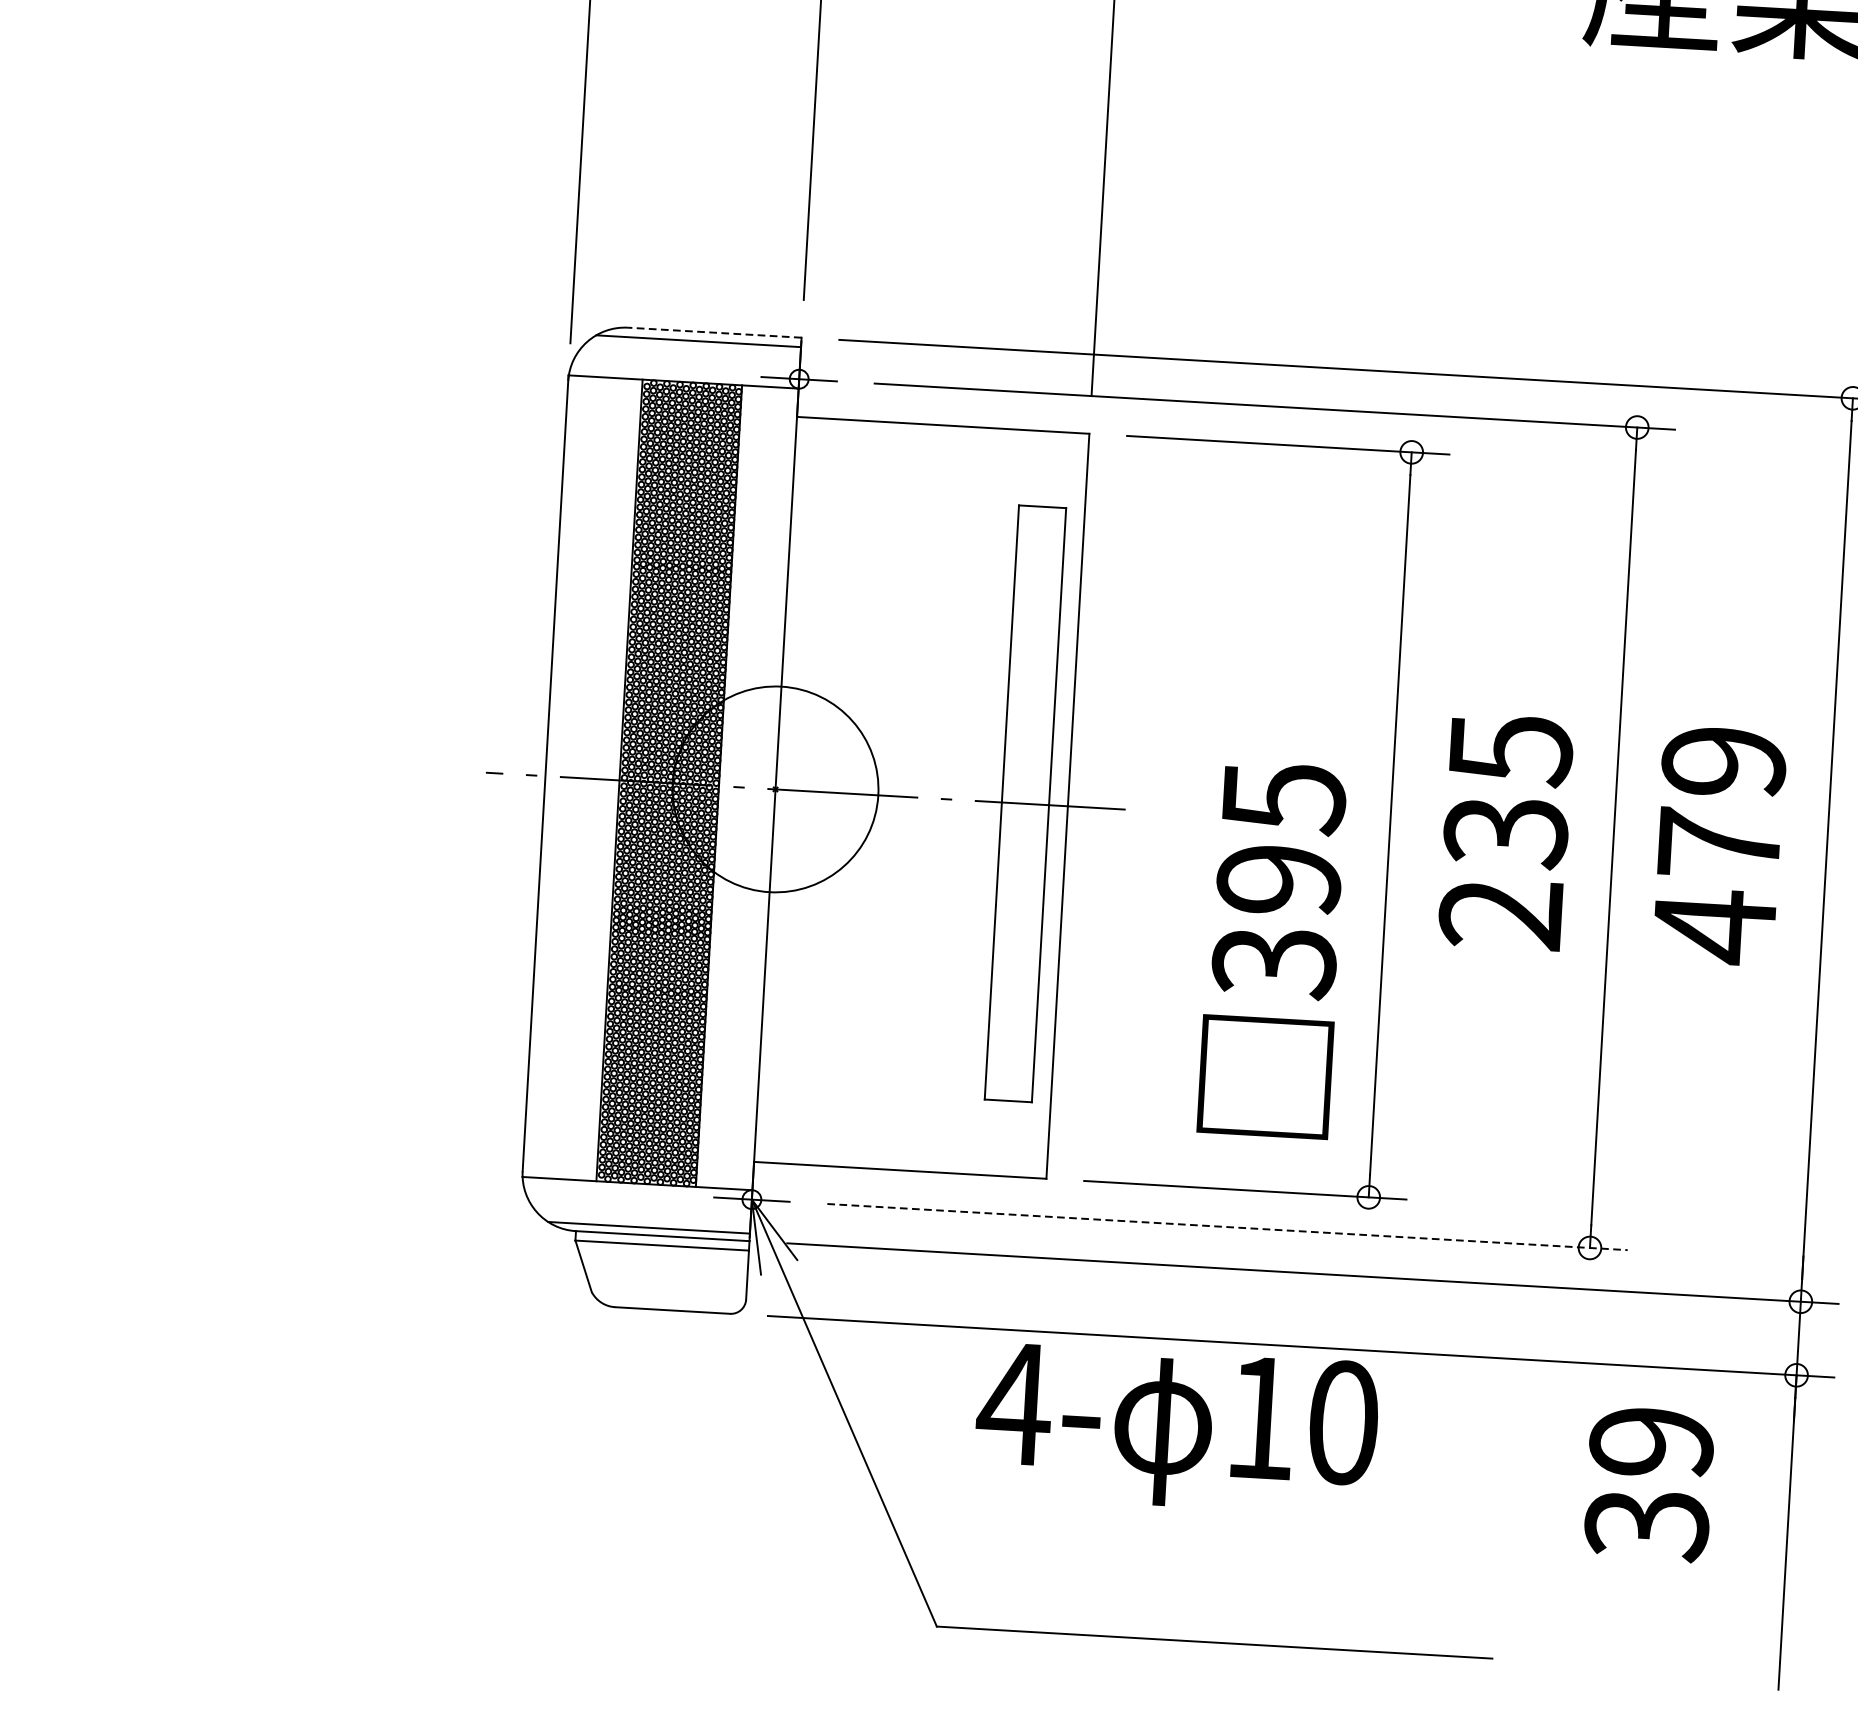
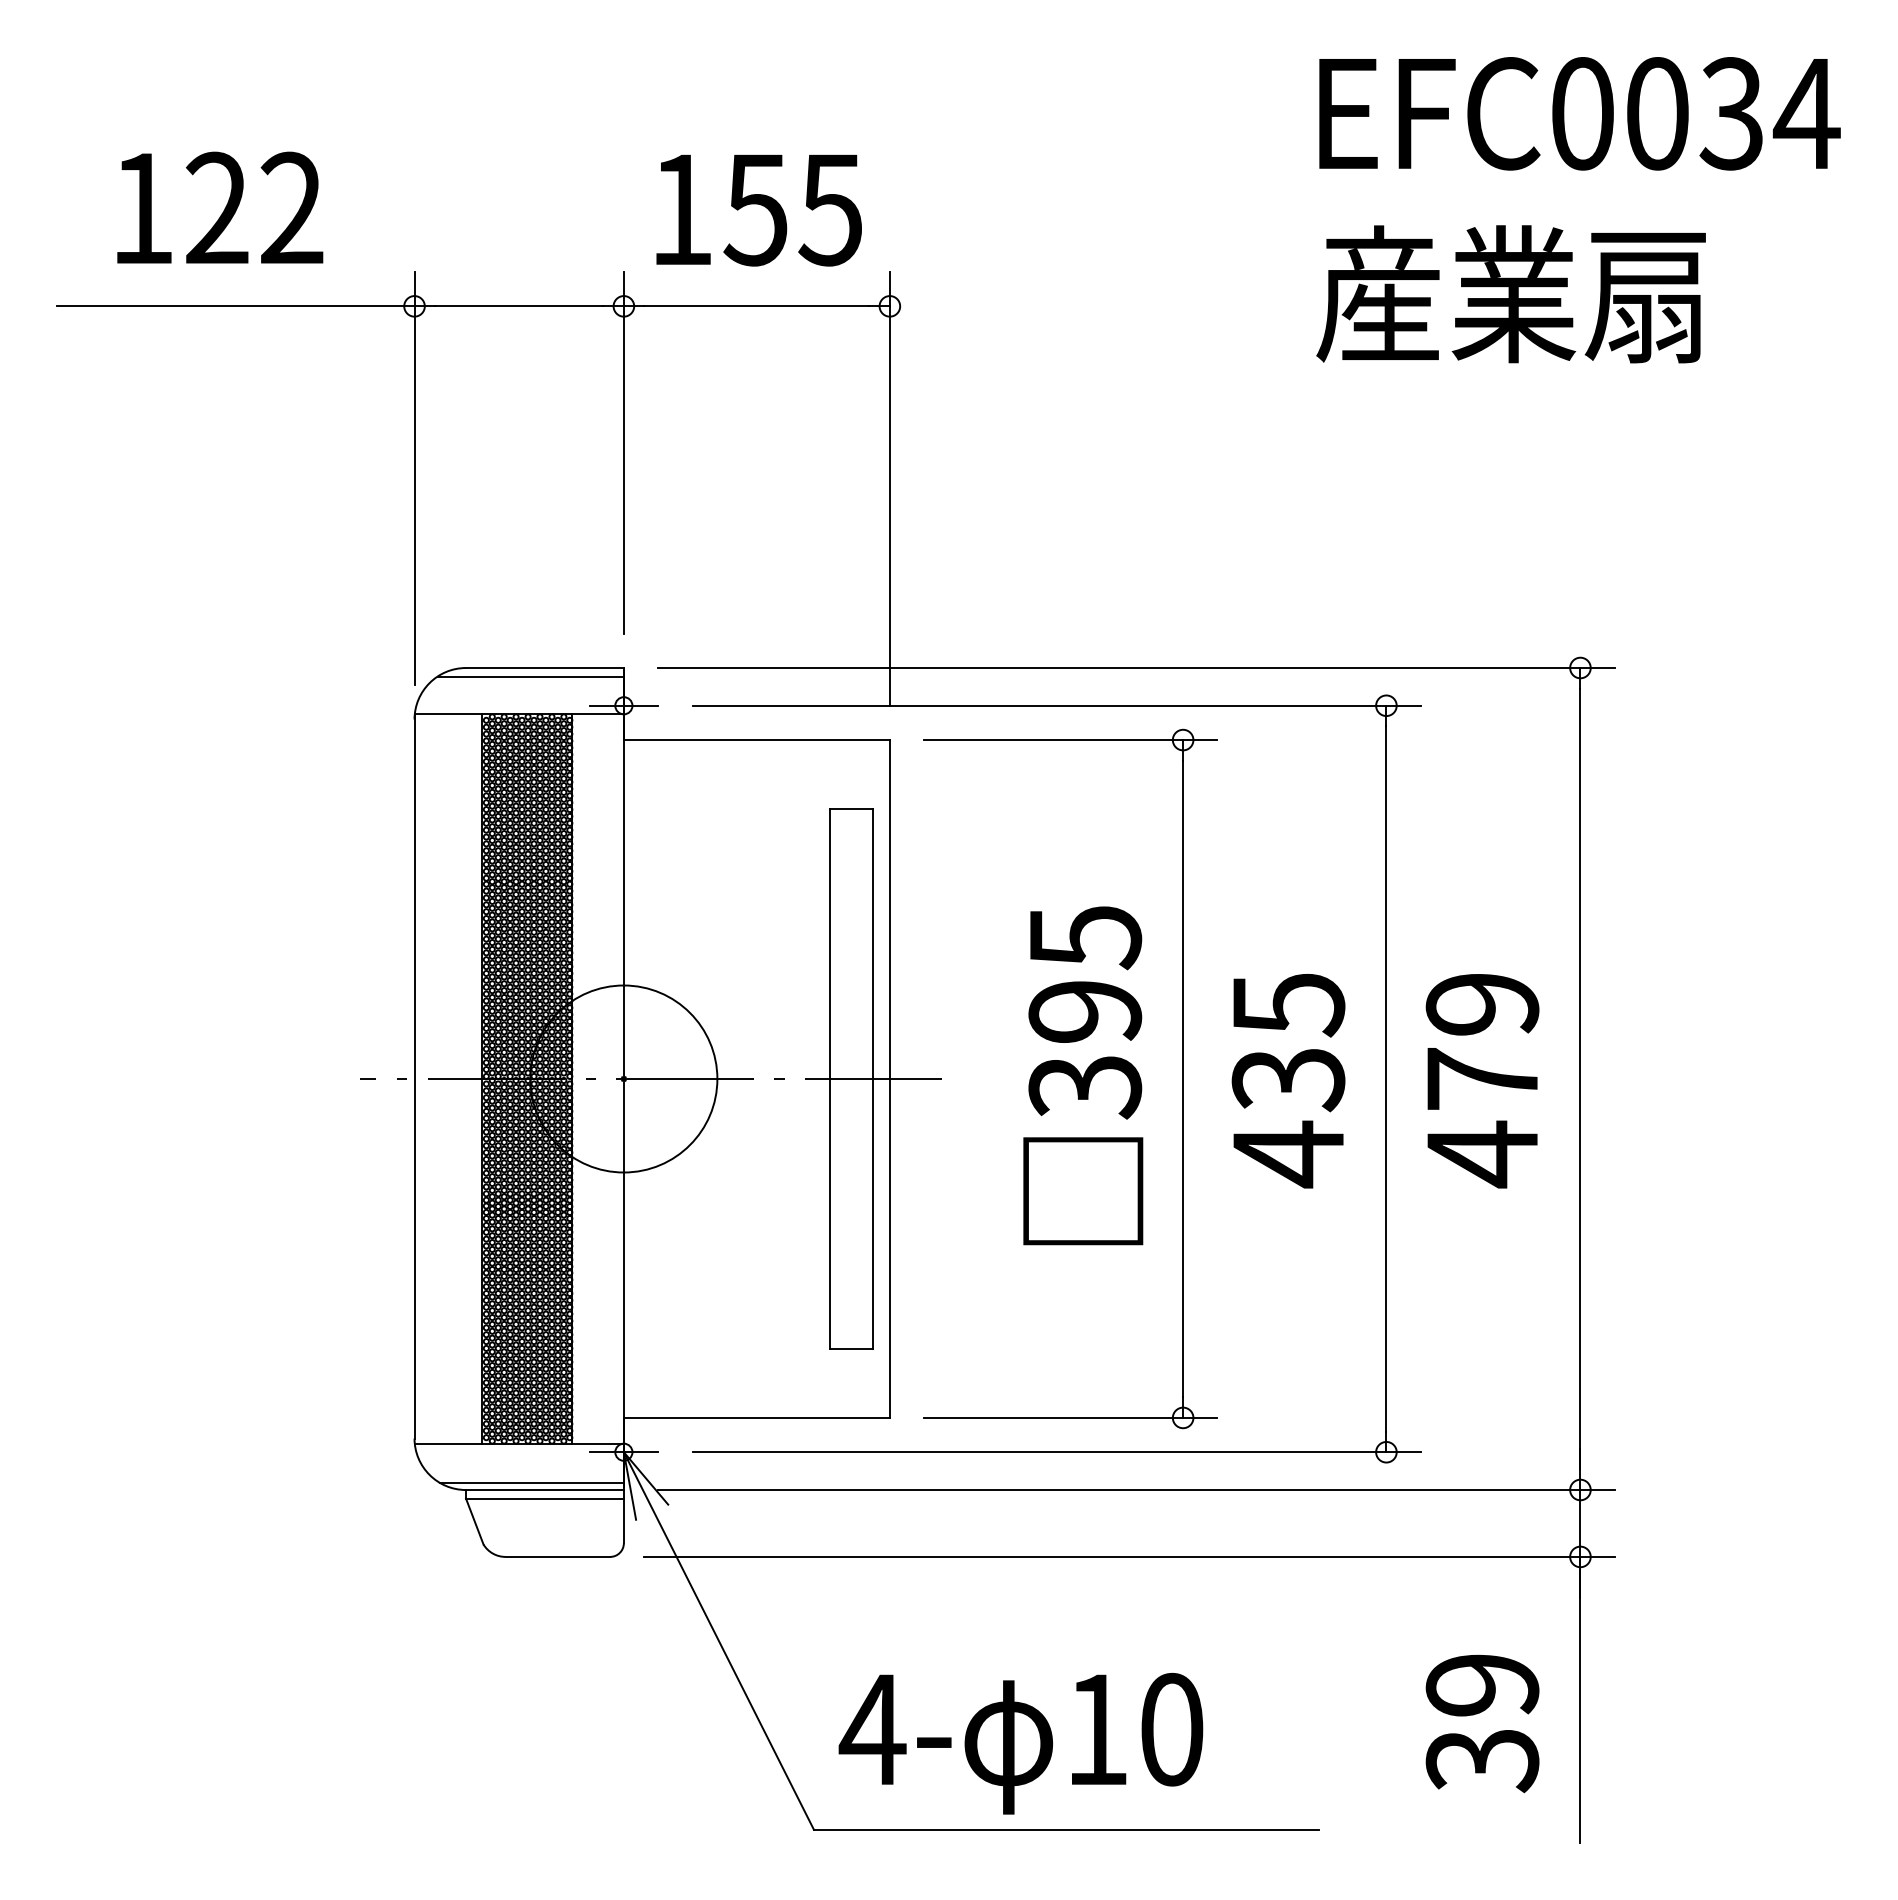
line: (714, 333) -> (544, 668), dashed -> solid
text: (1500, 914) -> (1287, 1154), 235 -> 435
text: (1273, 949) -> (1083, 1075), moved
line: (1228, 1227) -> (1057, 1452), dashed -> solid
text: (1176, 1428) -> (1020, 1743), moved
text: (1649, 1484) -> (1482, 1723), moved

